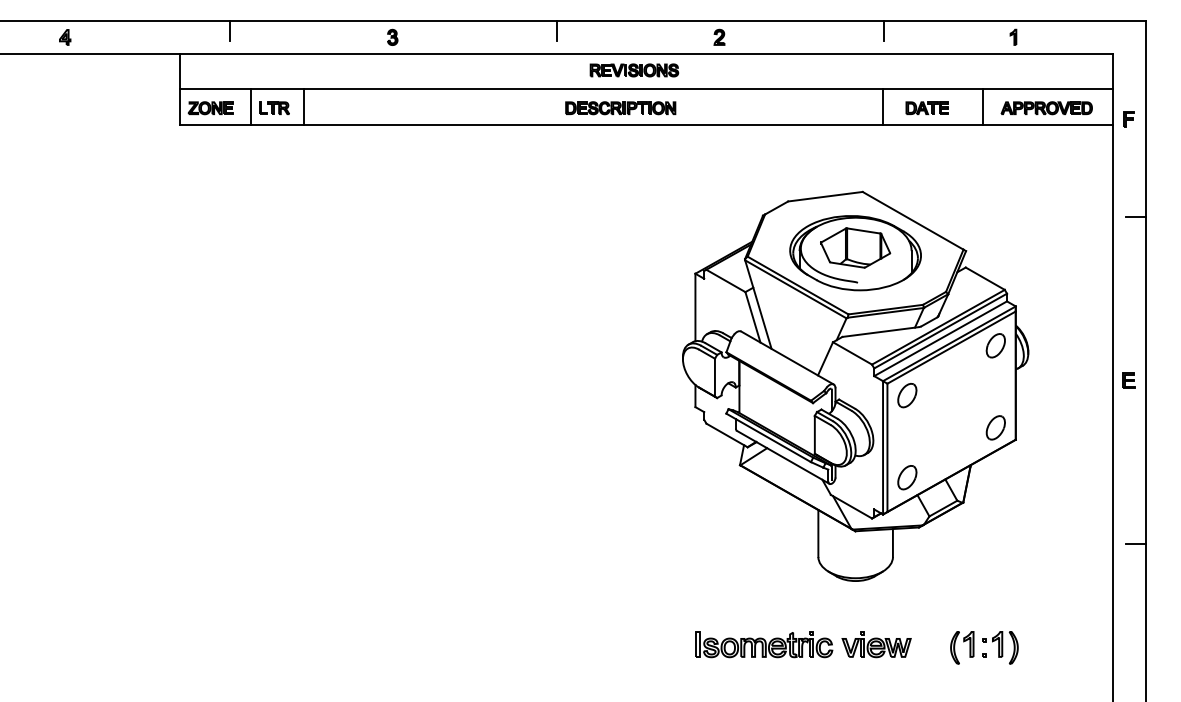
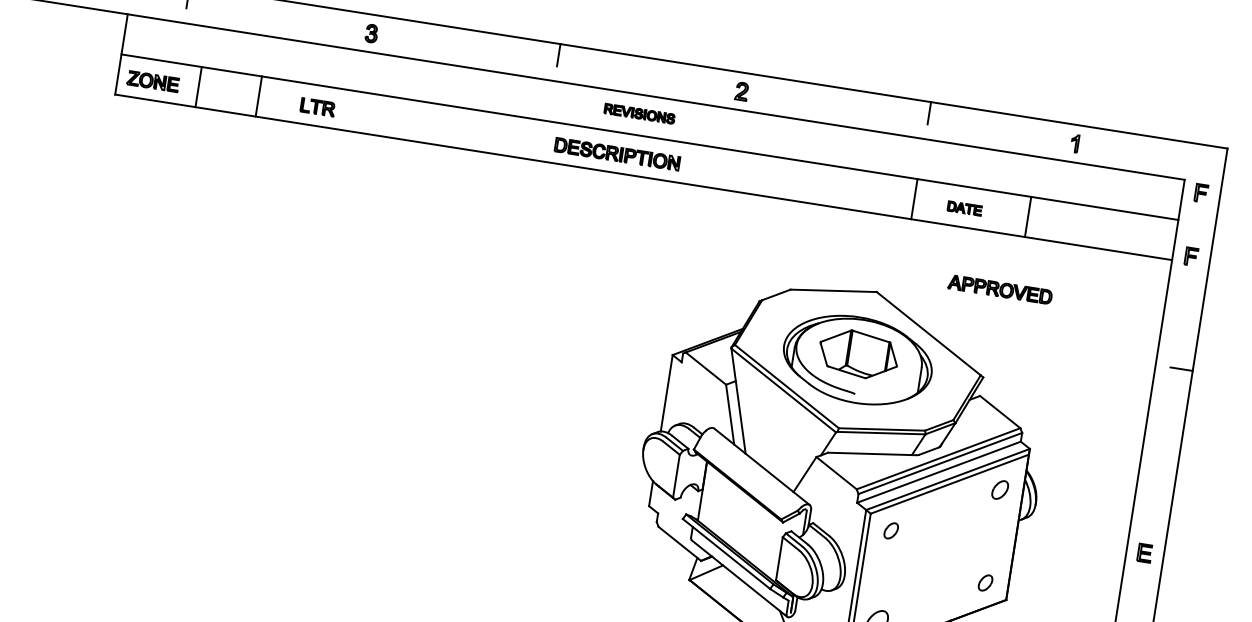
part: (1128, 63) -> (1200, 193), added
part: (634, 70) -> (639, 113), size x0.7
part: (274, 107) -> (318, 106), moved
part: (926, 107) -> (964, 207), size x0.7
part: (1046, 108) -> (999, 289), moved
part: (995, 345) -> (999, 489), size x0.7
part: (907, 395) -> (891, 530), size x0.6
part: (995, 427) -> (985, 582), size x0.6

